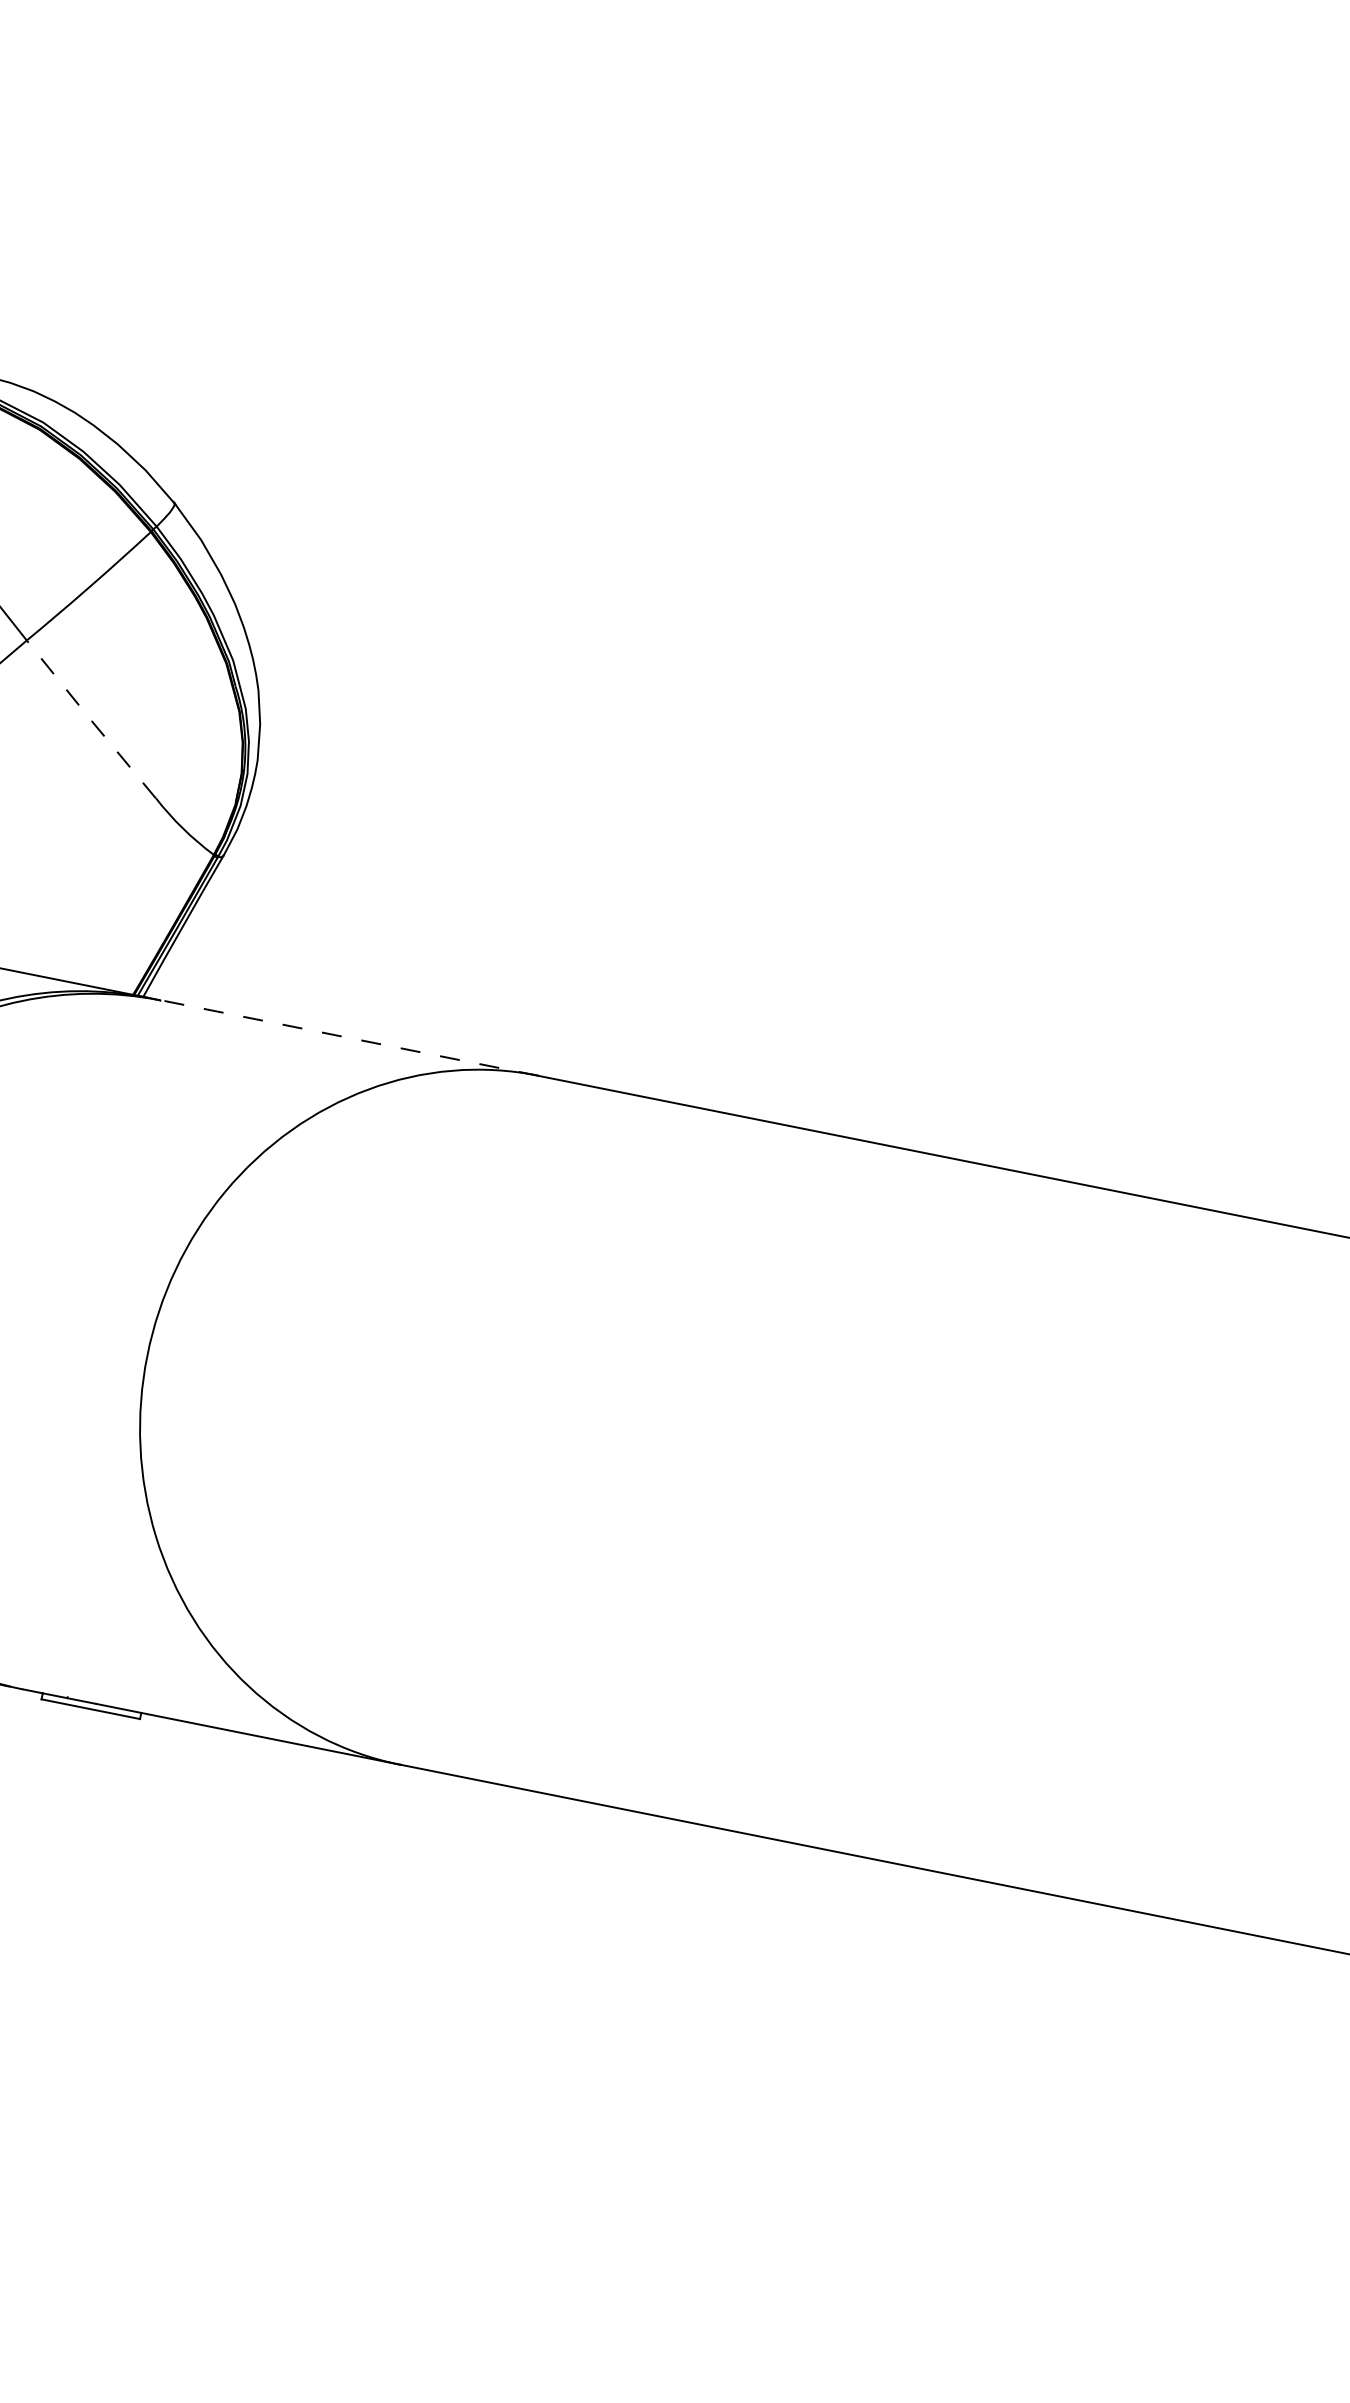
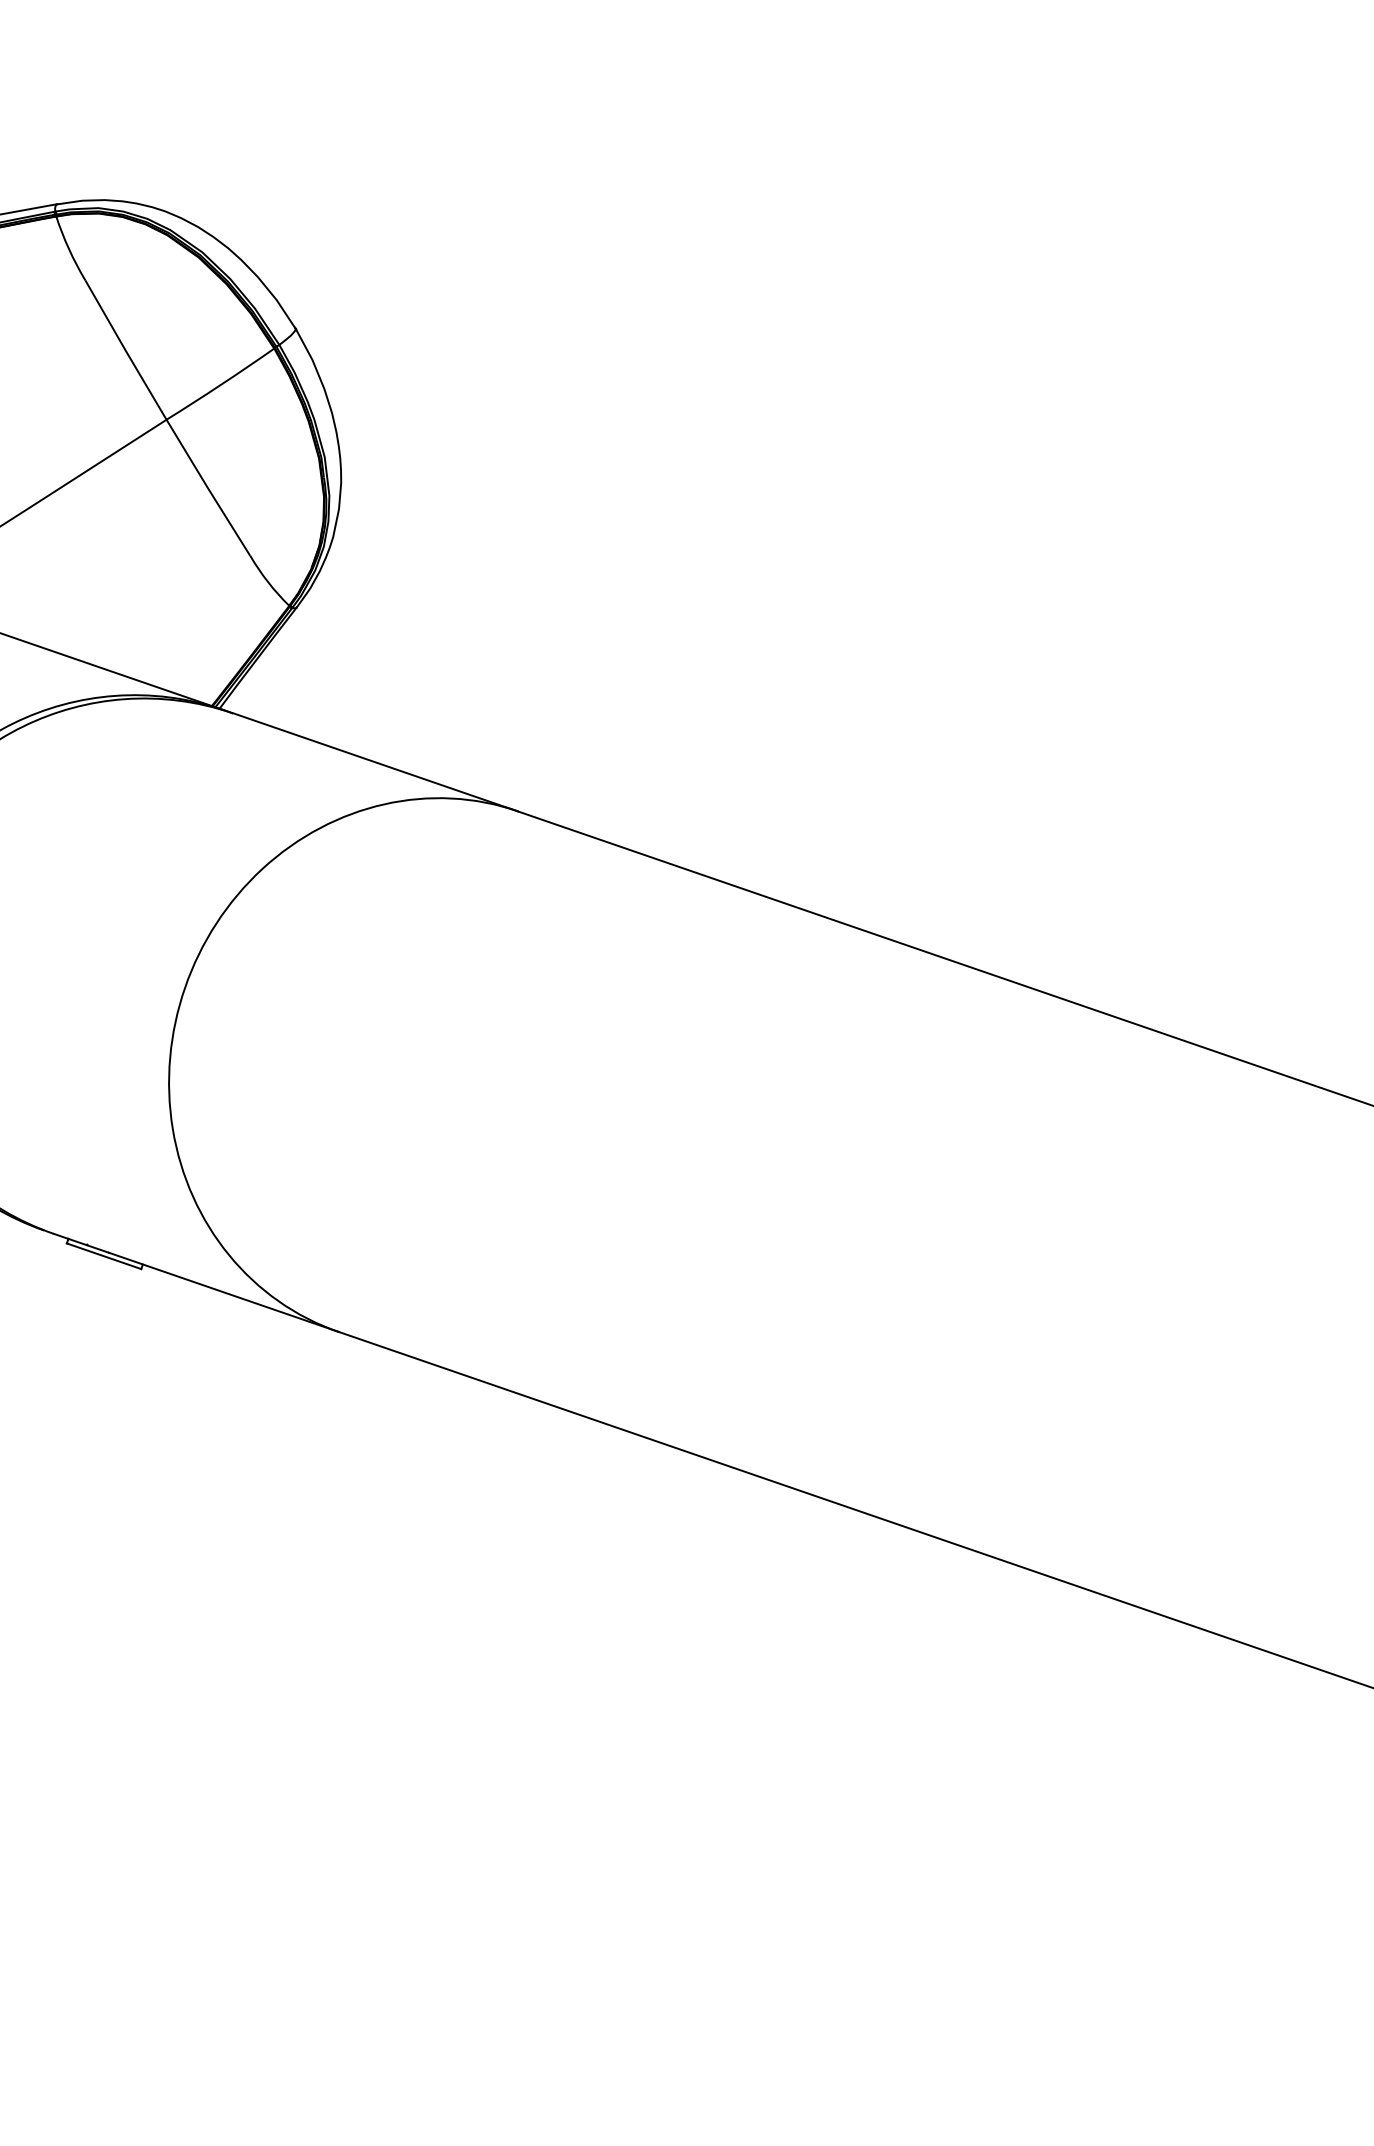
line: (90, 719) -> (207, 487), dashed -> solid
line: (349, 1038) -> (375, 762), dashed -> solid

